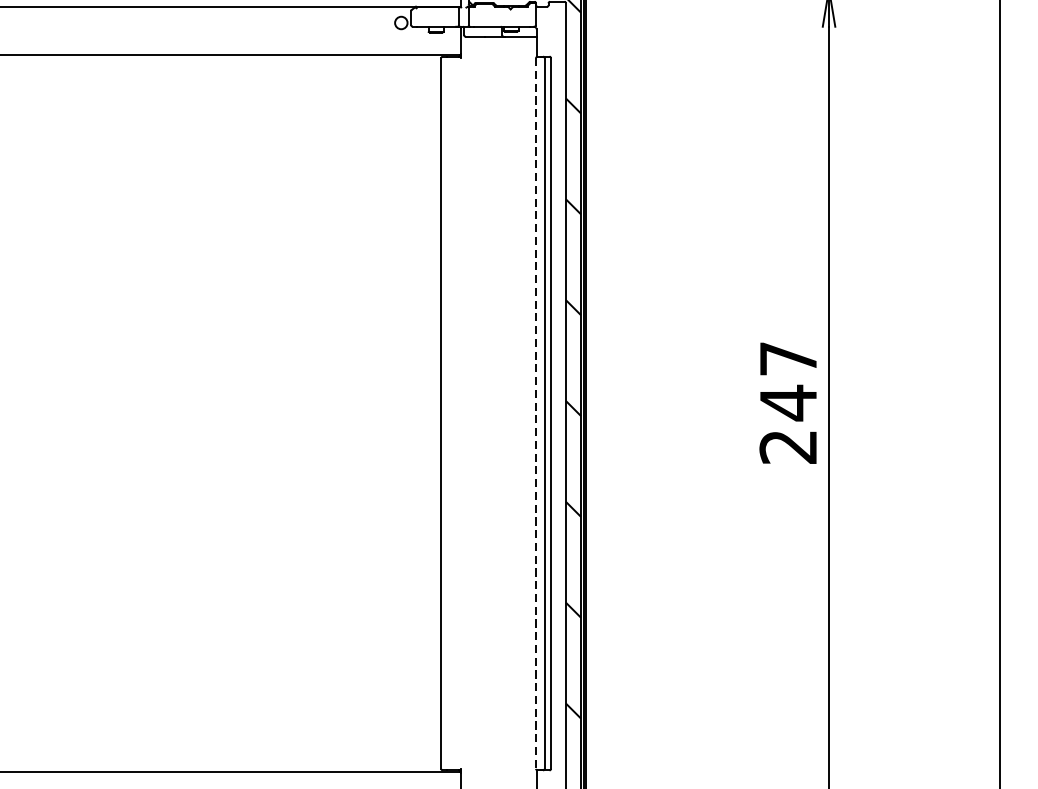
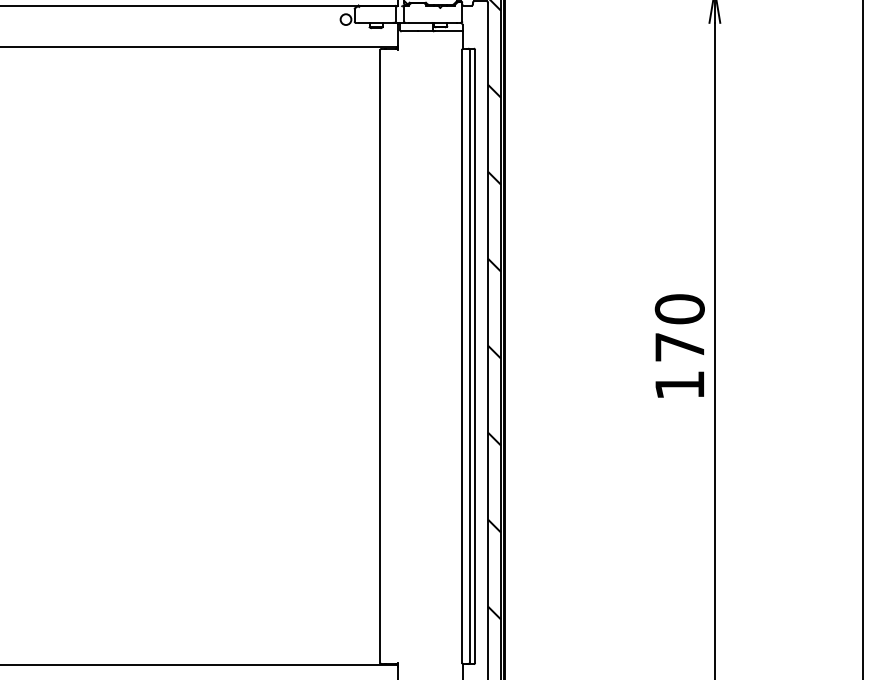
text: (788, 402) -> (679, 346), 247 -> 170
line: (536, 413) -> (462, 356), dashed -> solid

